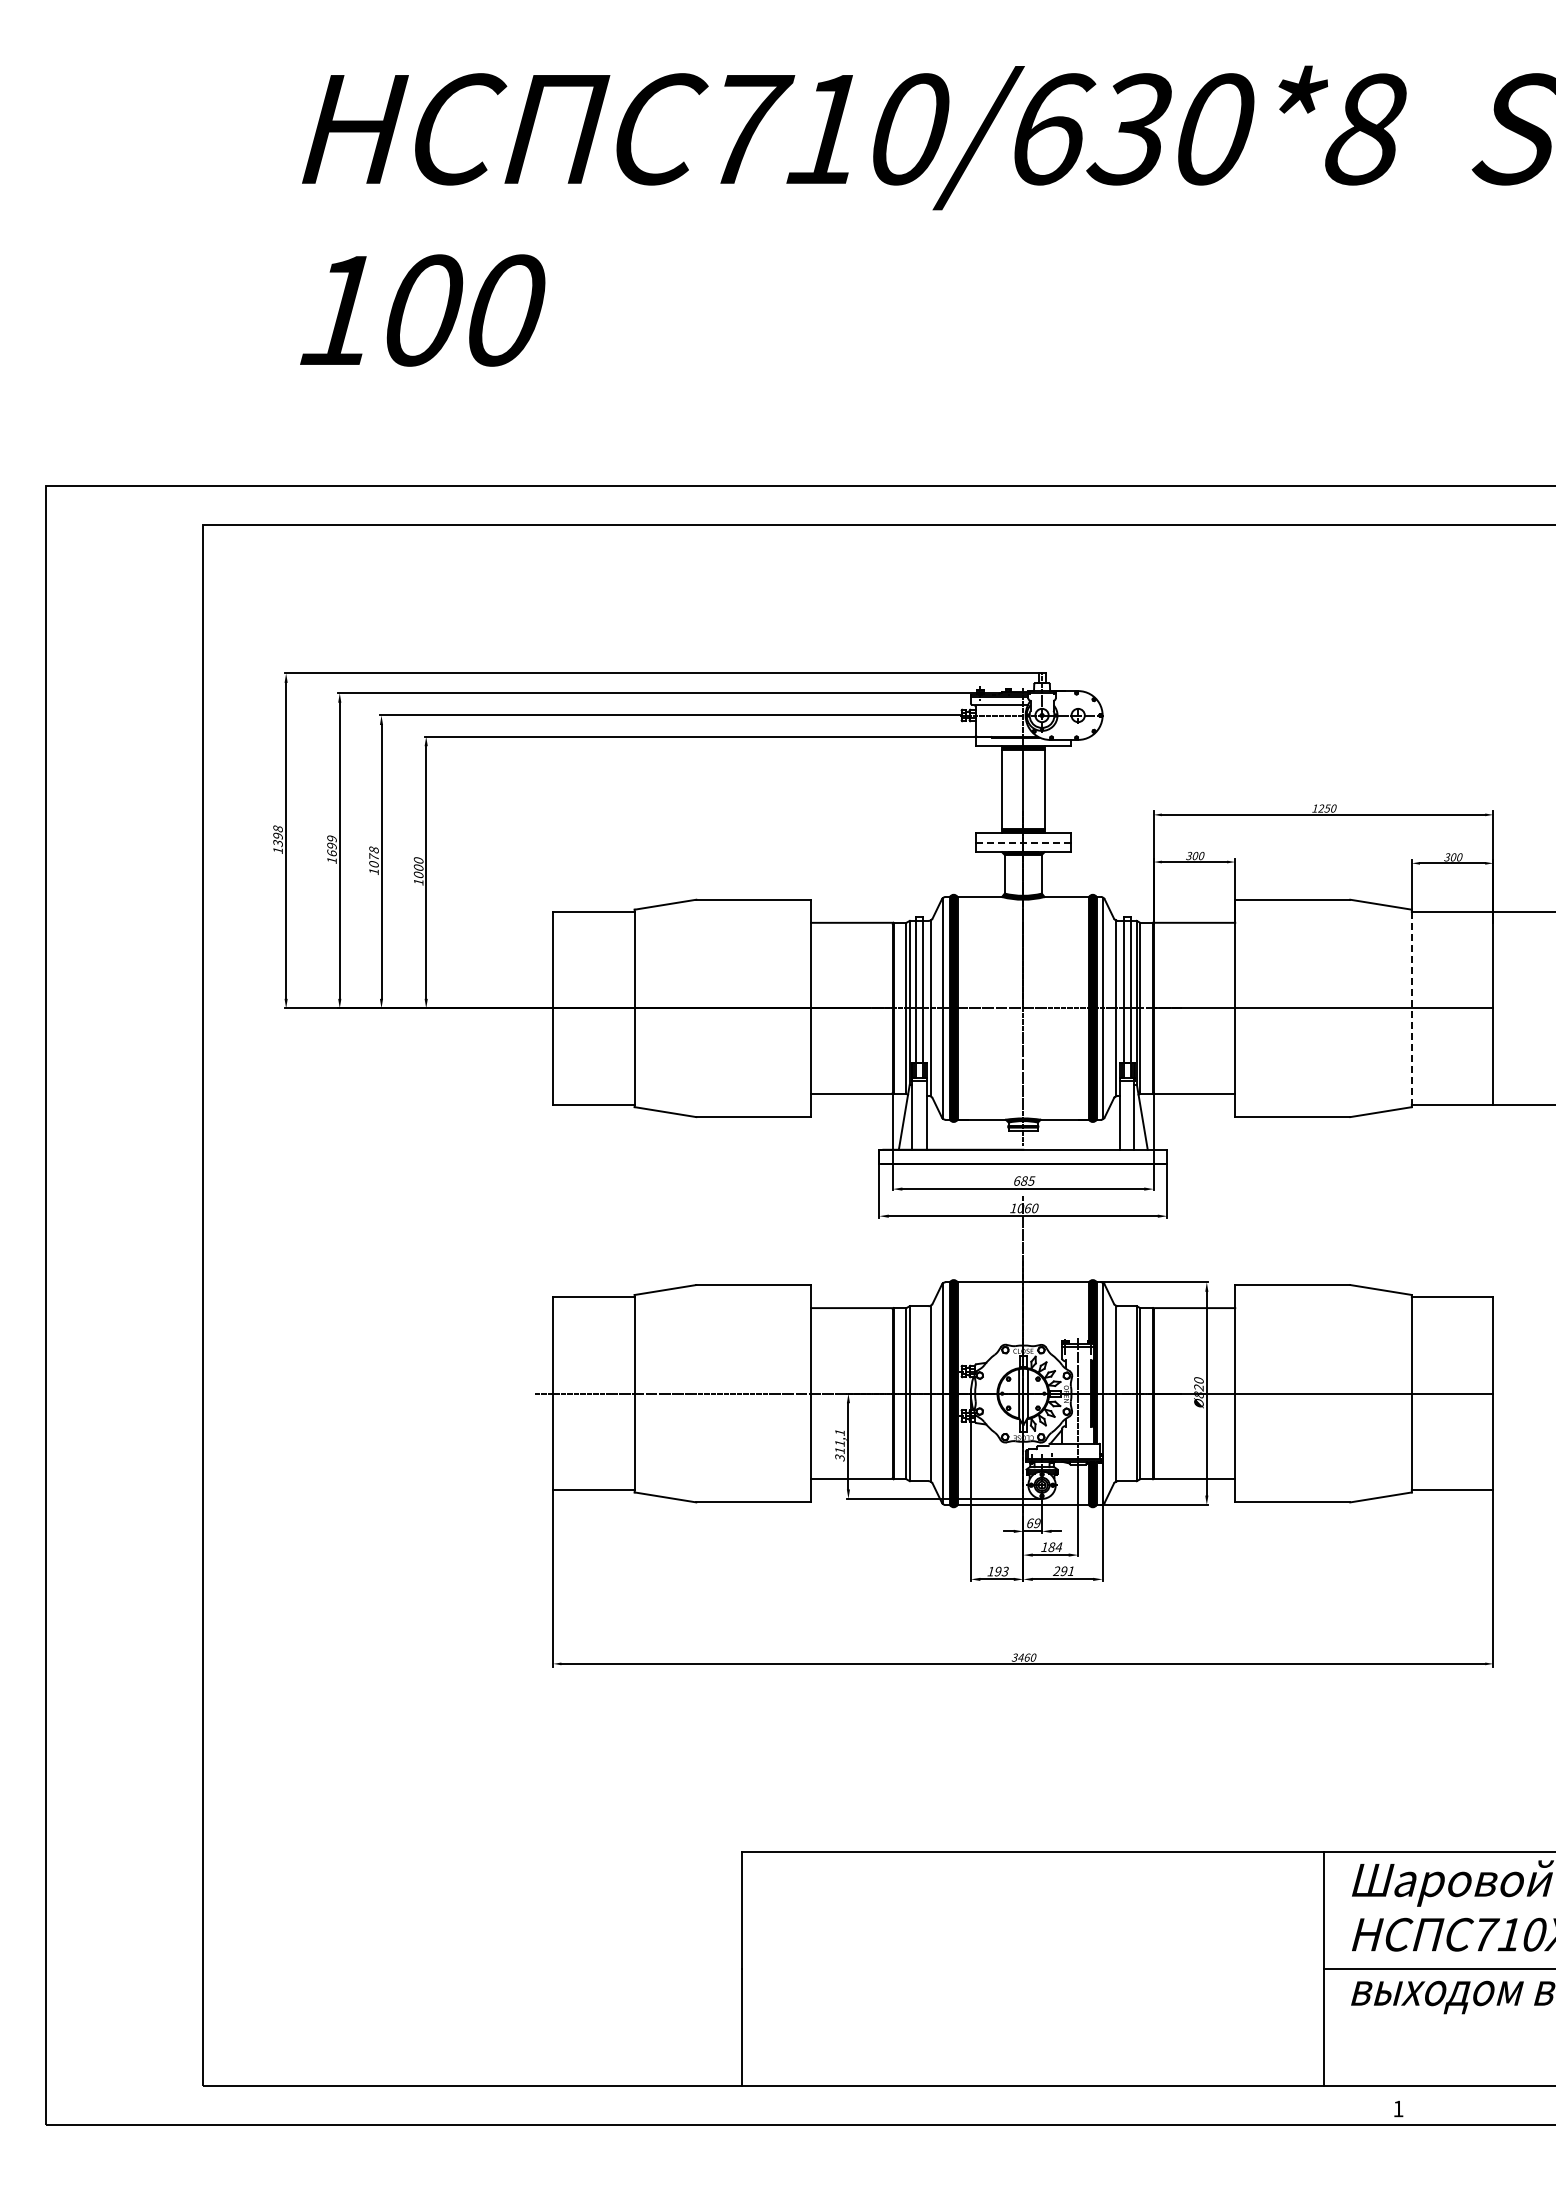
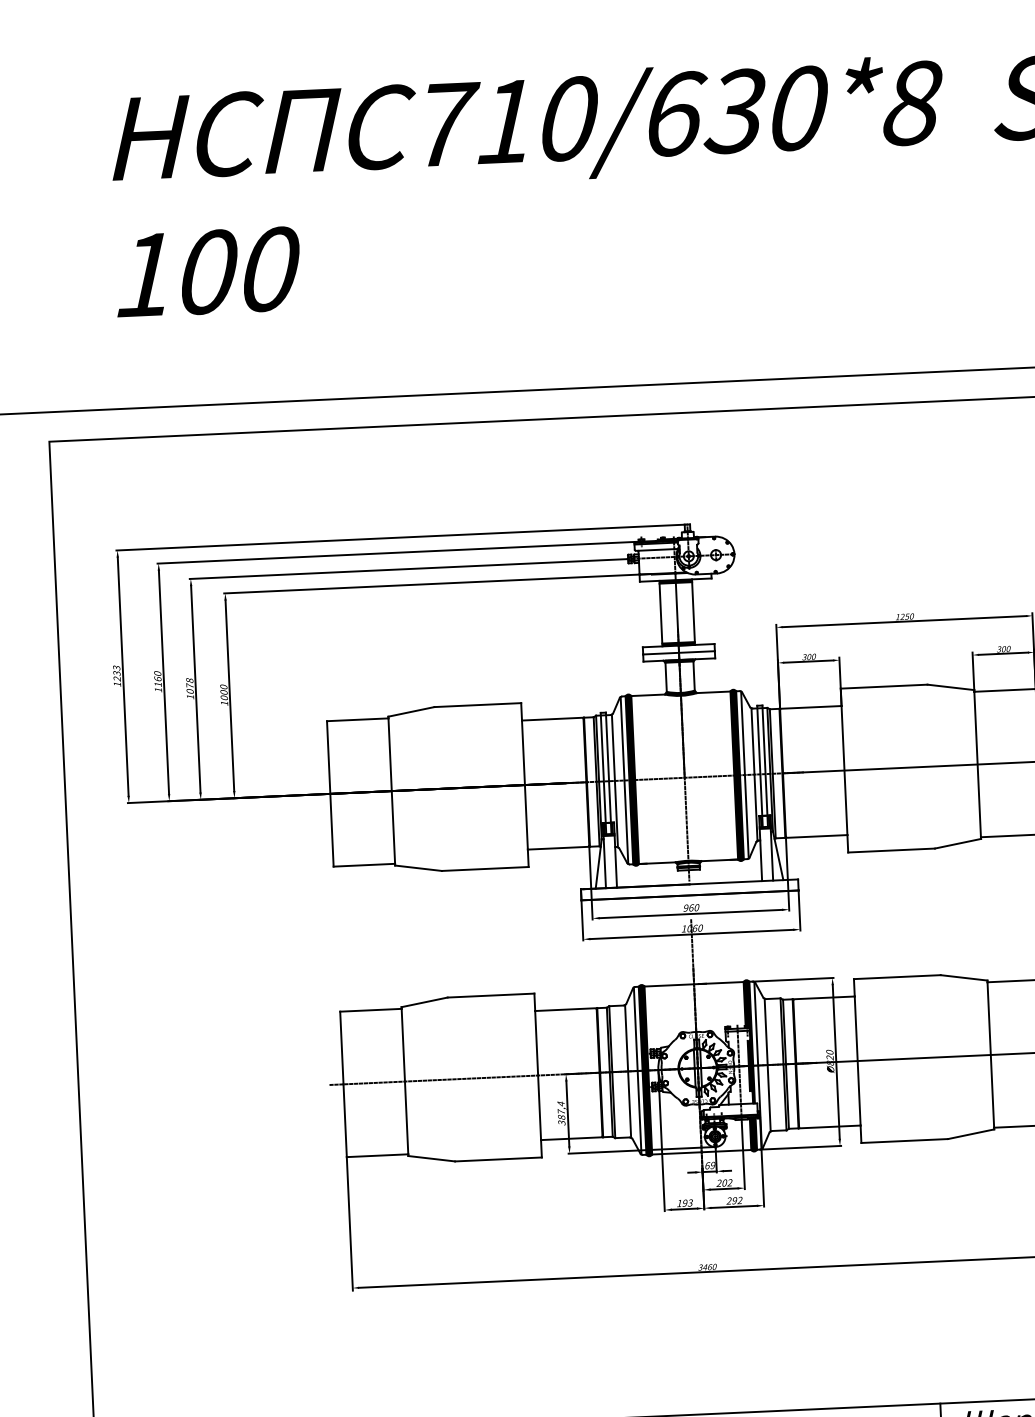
text: (277, 836) -> (116, 673), 1398 -> 1233
line: (1023, 842) -> (679, 652), dashed -> solid
text: (331, 845) -> (157, 678), 1699 -> 1160
line: (1411, 1008) -> (977, 764), dashed -> solid
text: (1024, 1180) -> (691, 907), 685 -> 960
text: (839, 1441) -> (560, 1110), 311,1 -> 387,4
text: (1051, 1546) -> (724, 1182), 184 -> 202
text: (1070, 1570) -> (739, 1199), 291 -> 292

